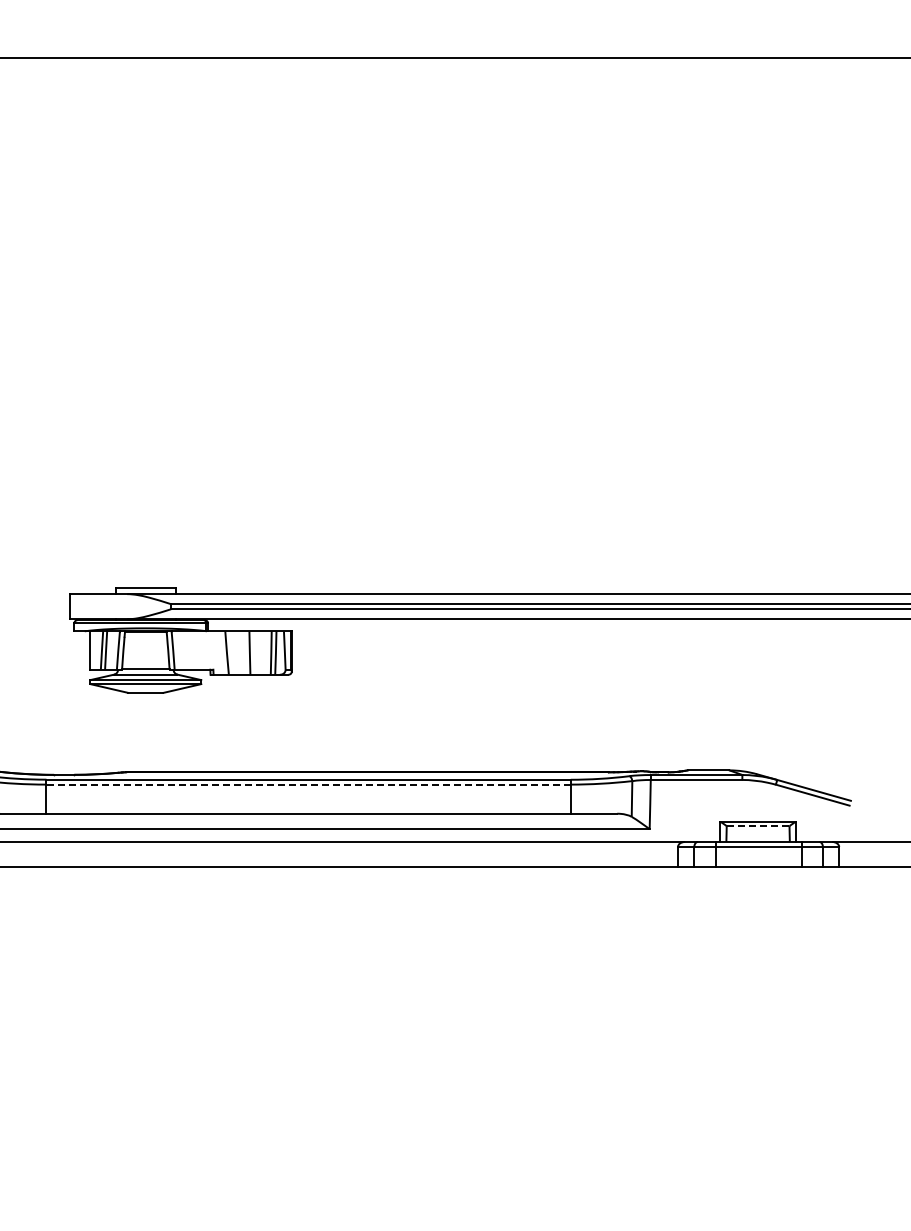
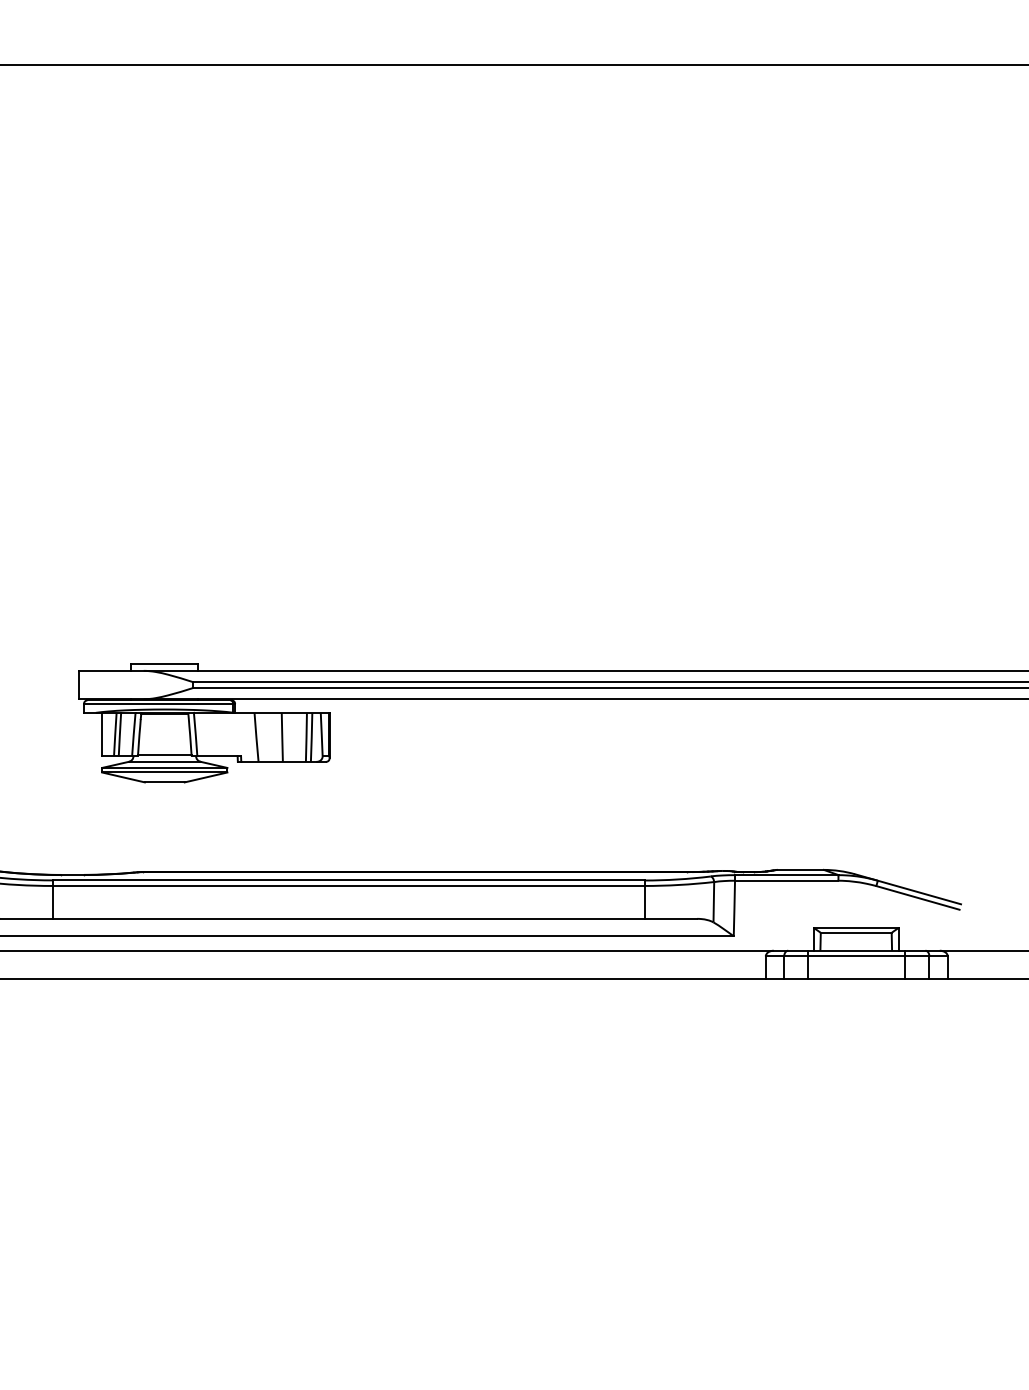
line: (308, 784) -> (348, 885), dashed -> solid
line: (758, 826) -> (856, 933), dashed -> solid

